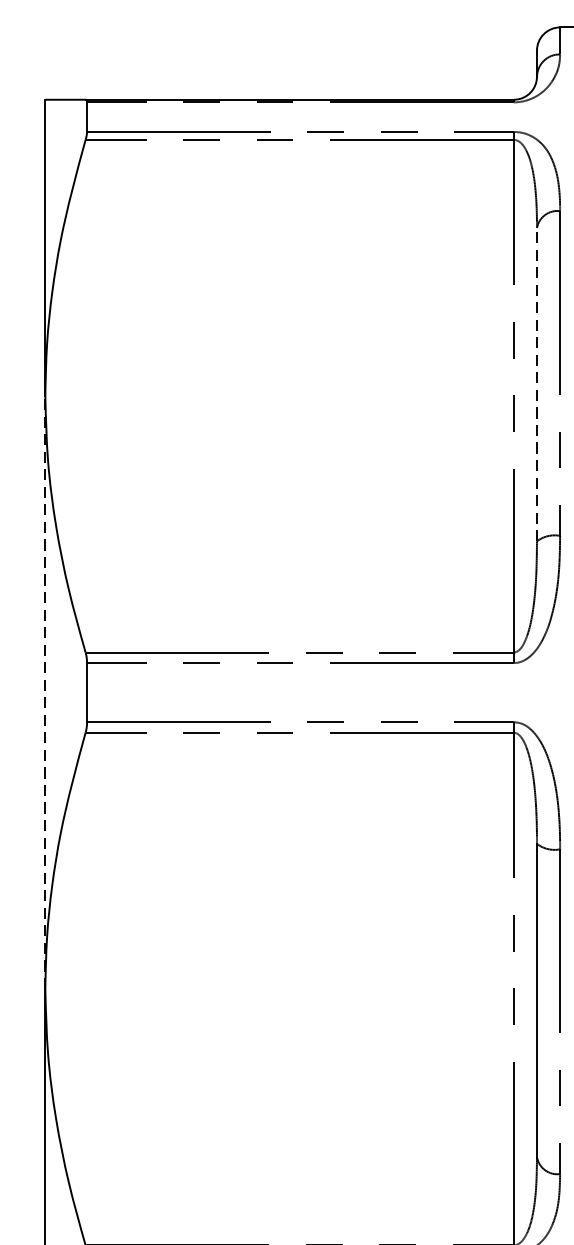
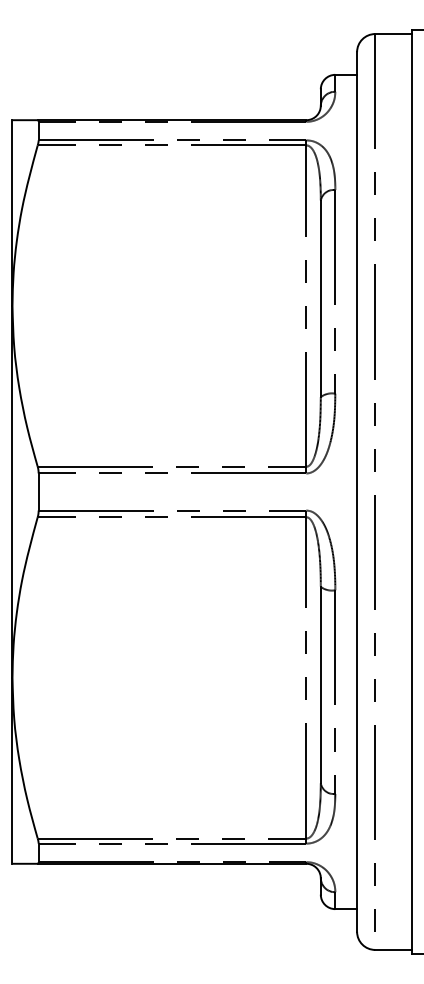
line: (536, 384) -> (320, 298), dashed -> solid
line: (45, 693) -> (12, 492), dashed -> solid

